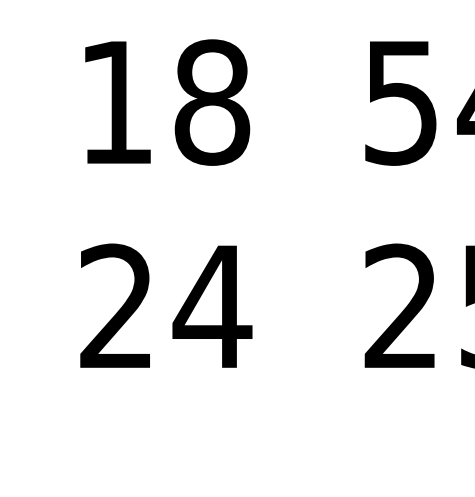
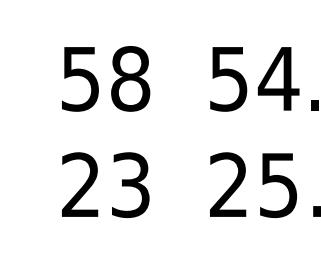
text: (116, 103) -> (80, 79), 18 -> 58
text: (212, 307) -> (130, 185), 24 -> 23

